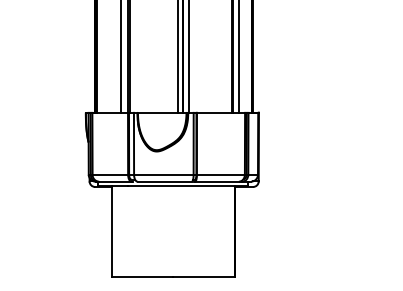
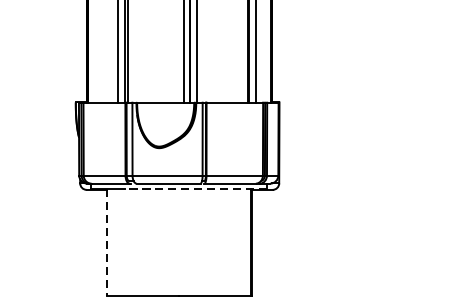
line: (187, 186) -> (195, 189), solid -> dashed
line: (112, 232) -> (107, 243), solid -> dashed

